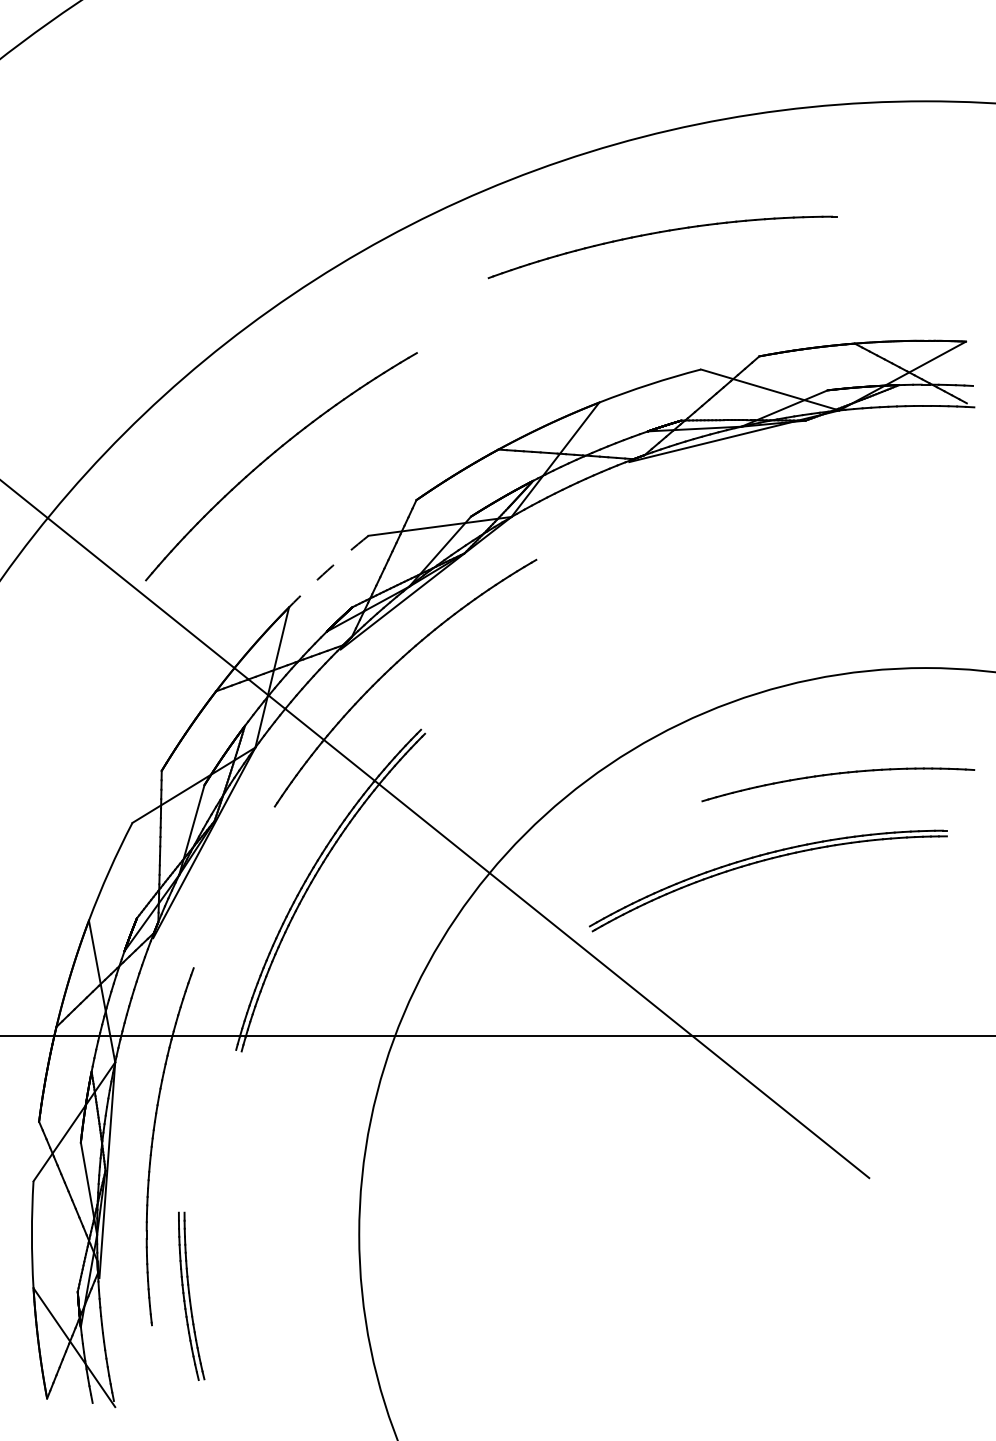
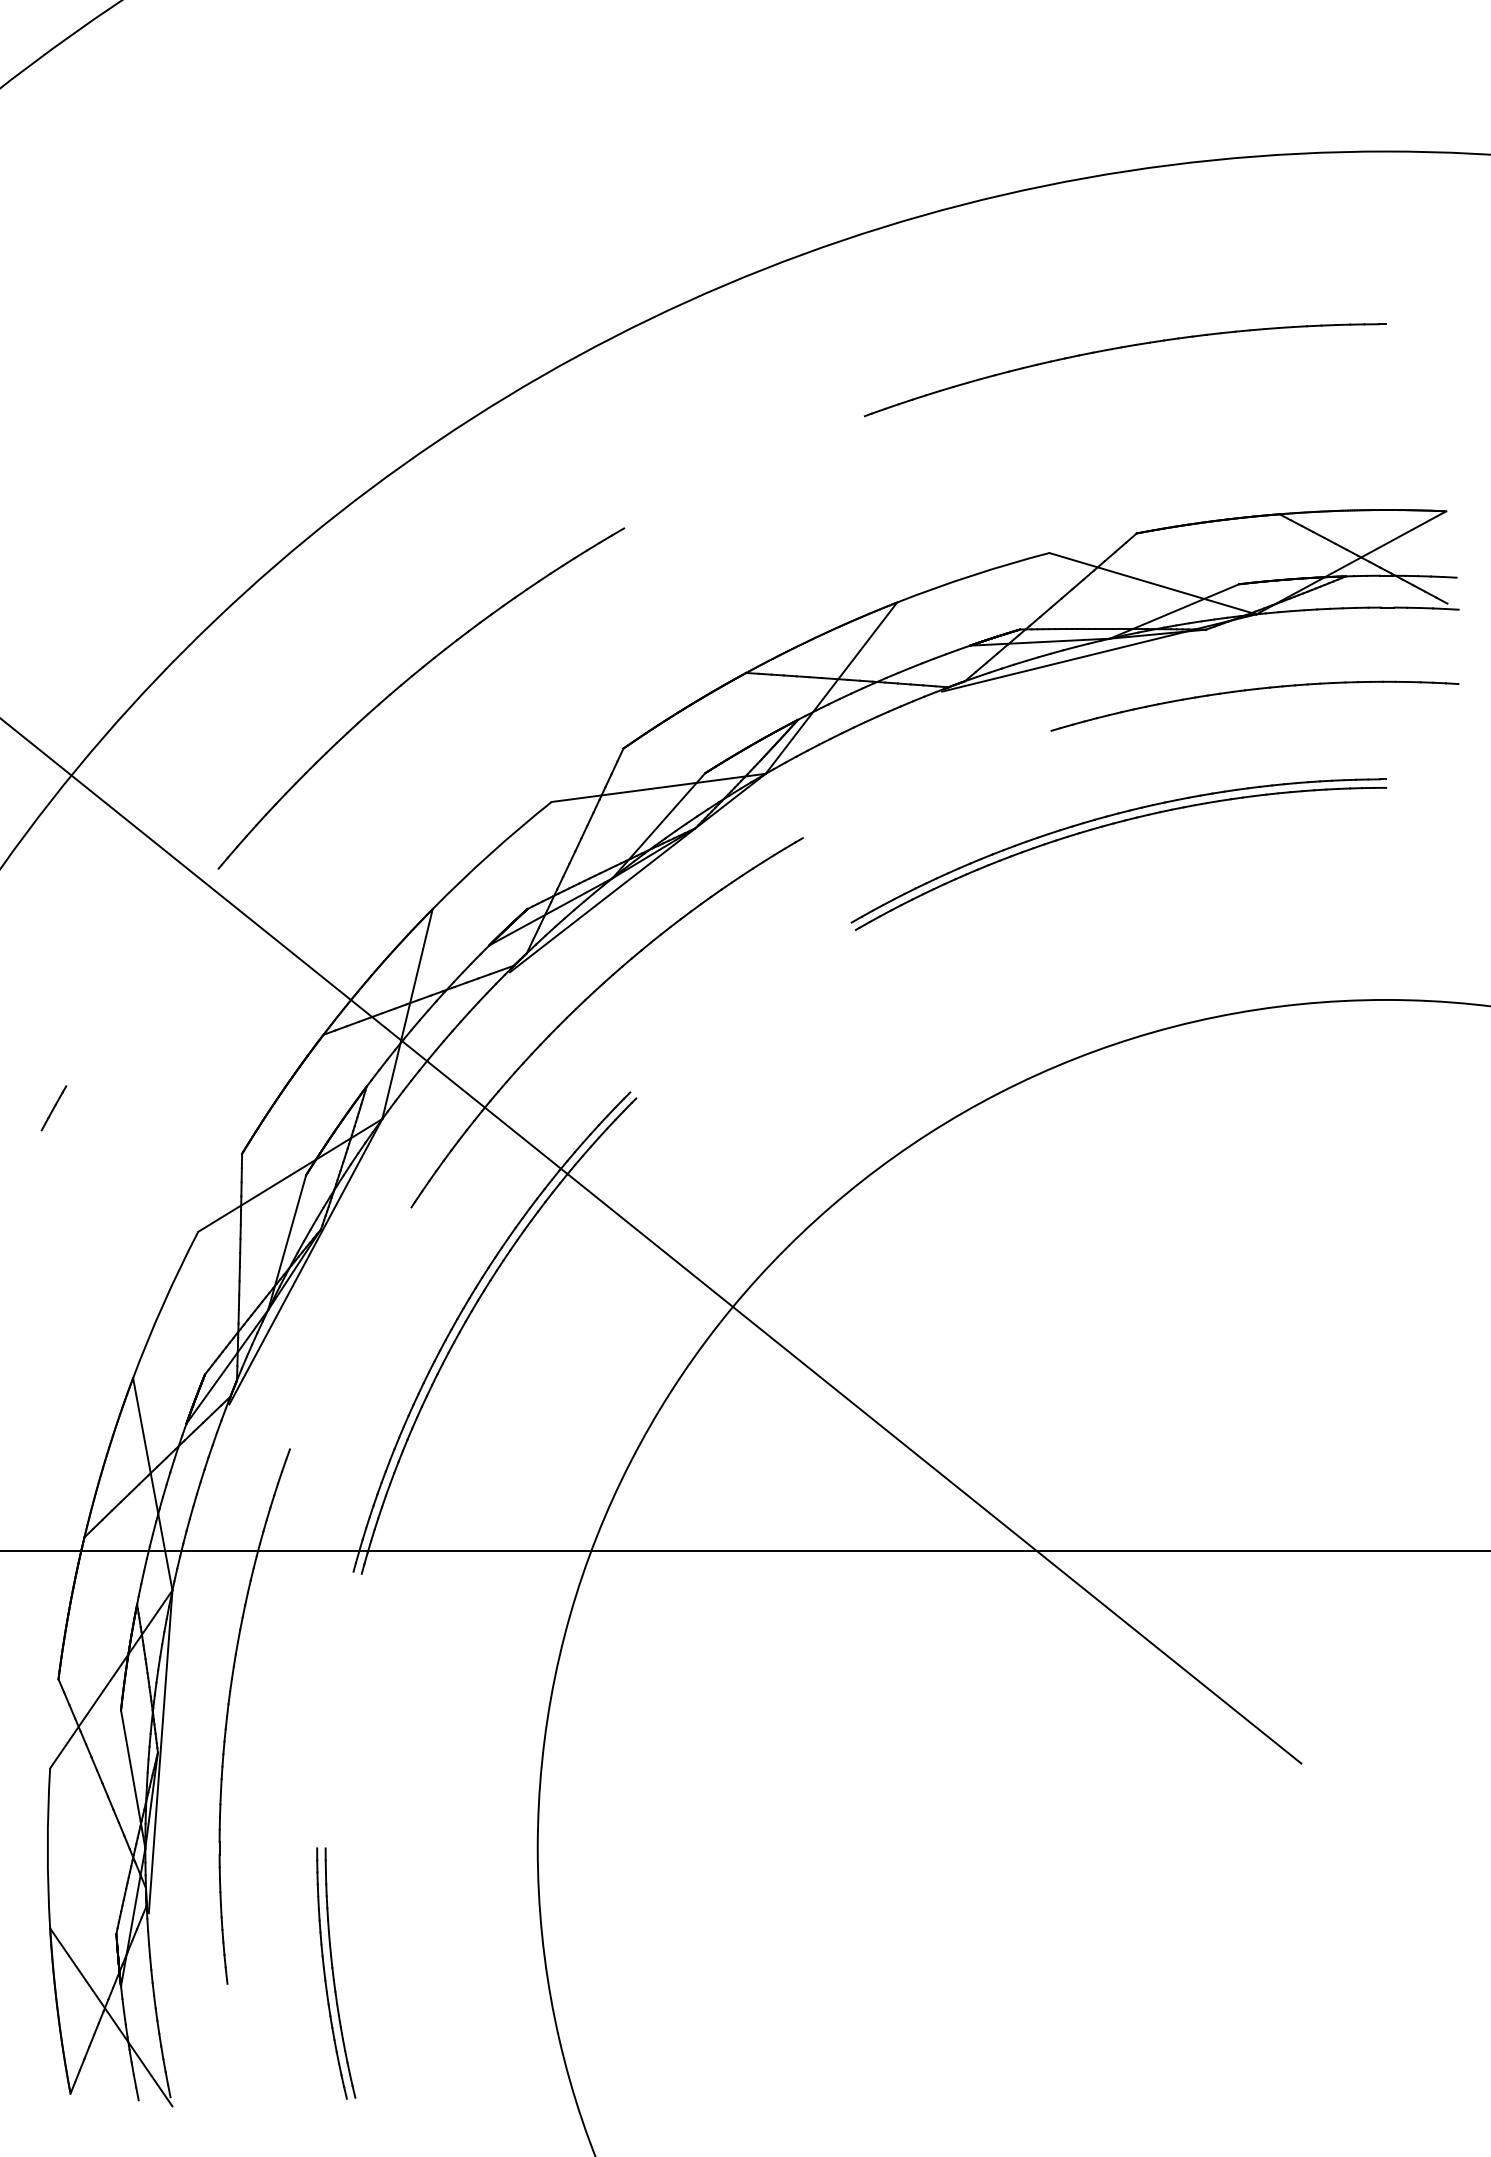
part: (660, 233) -> (1122, 349), moved
arc: (327, 570) -> (490, 853), dashed -> solid
line: (35, 740) -> (53, 1108), added
part: (838, 774) -> (1255, 690), moved
part: (764, 861) -> (1113, 825), moved
part: (191, 1295) -> (336, 1972), moved

